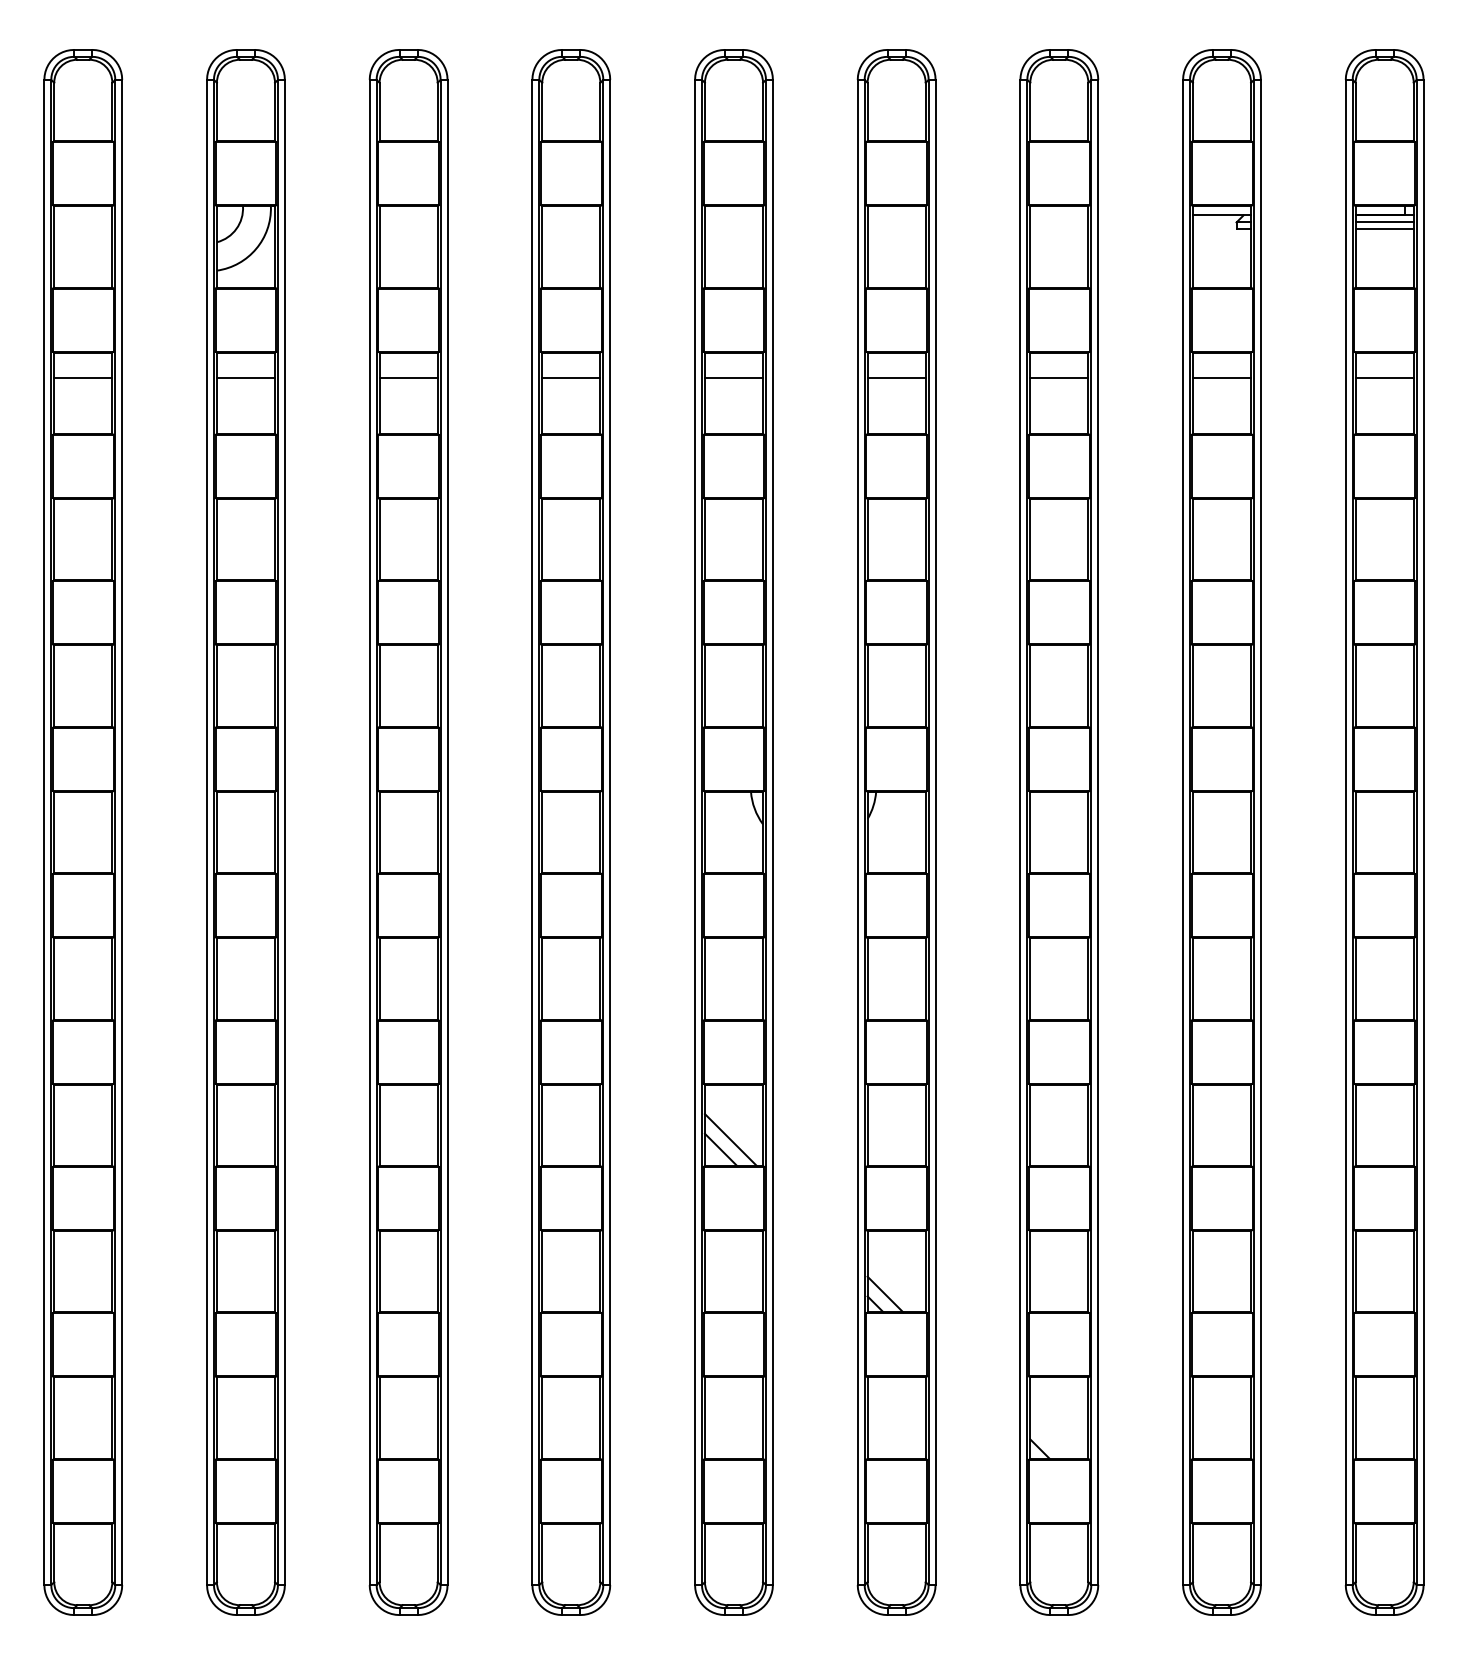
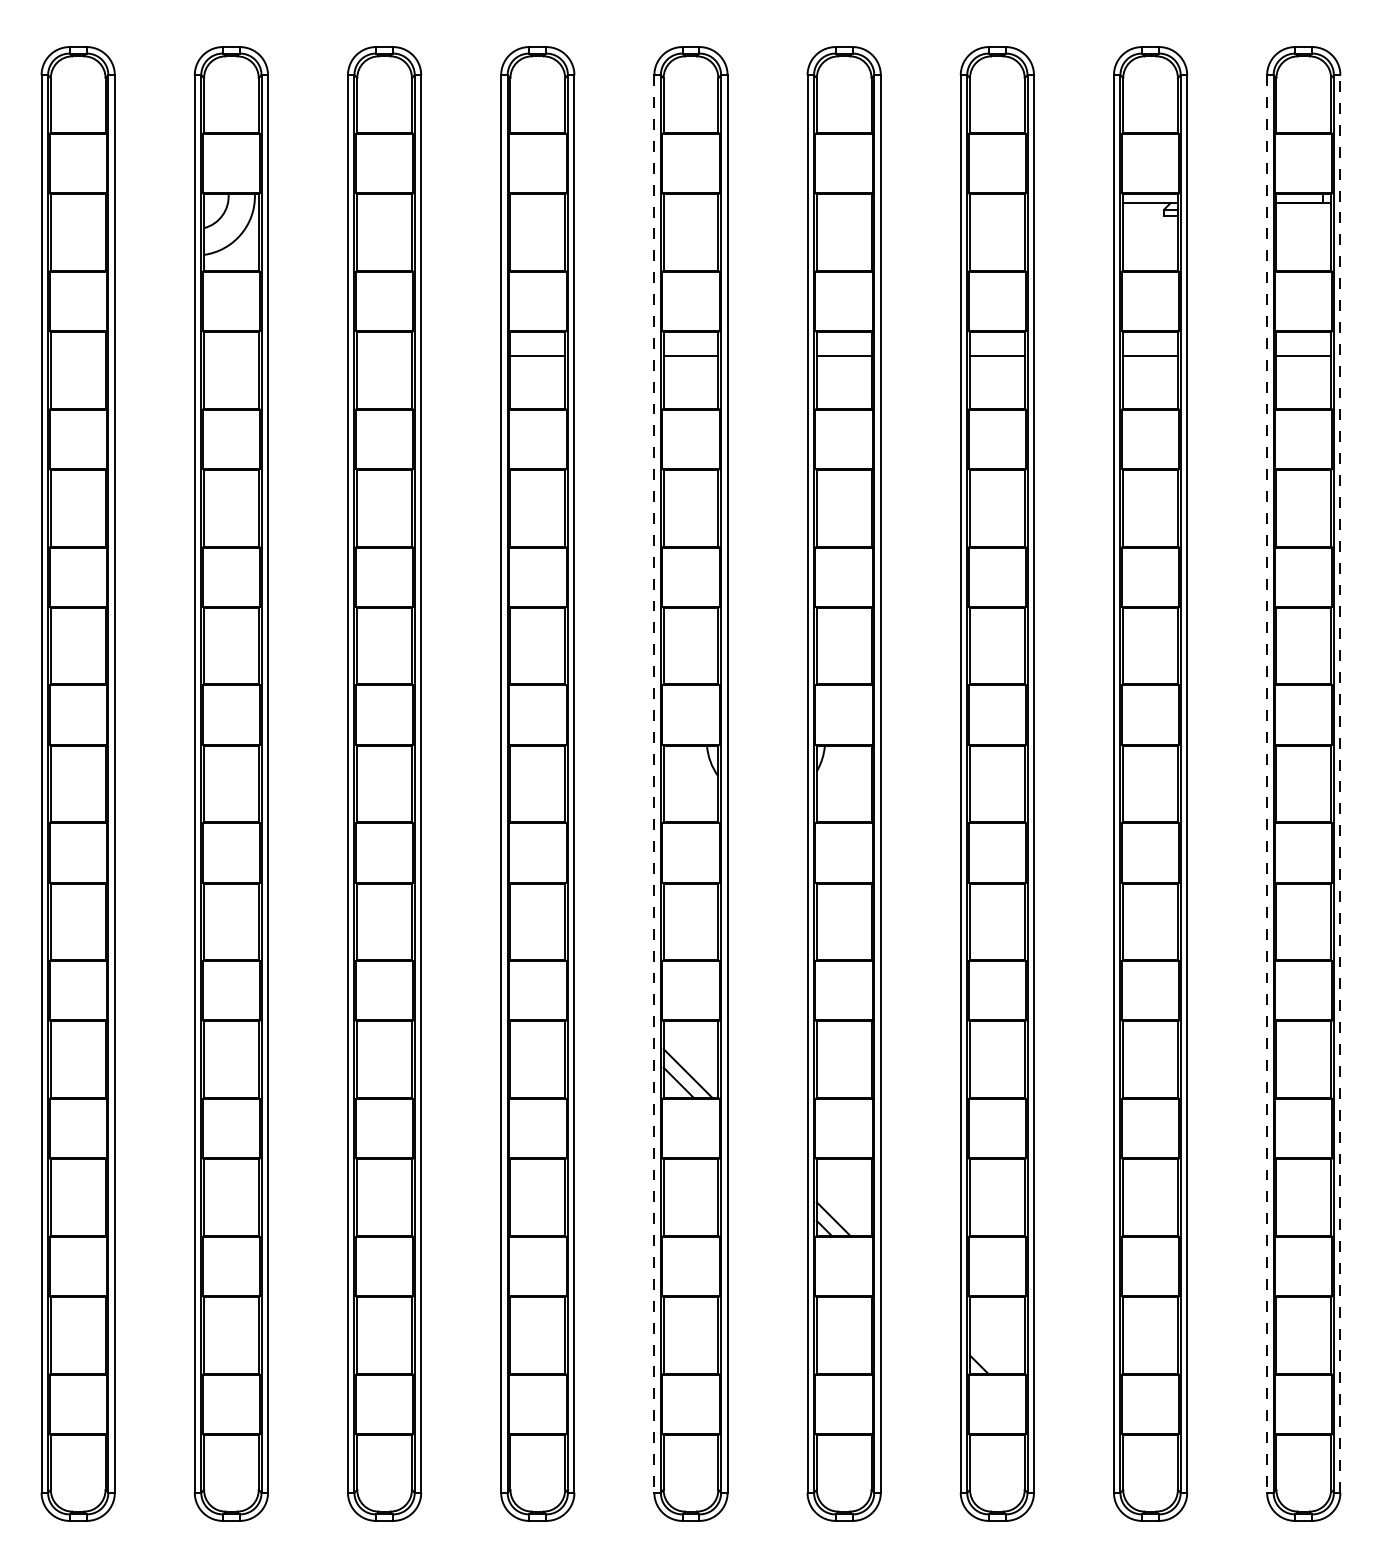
line: (1384, 222) -> (1303, 209), removed
line: (1384, 229) -> (1303, 216), removed
line: (82, 378) -> (77, 356), removed
line: (246, 378) -> (231, 356), removed
line: (408, 378) -> (384, 356), removed
line: (695, 833) -> (654, 784), solid -> dashed
line: (1346, 833) -> (1267, 784), solid -> dashed
line: (1423, 833) -> (1340, 784), solid -> dashed

